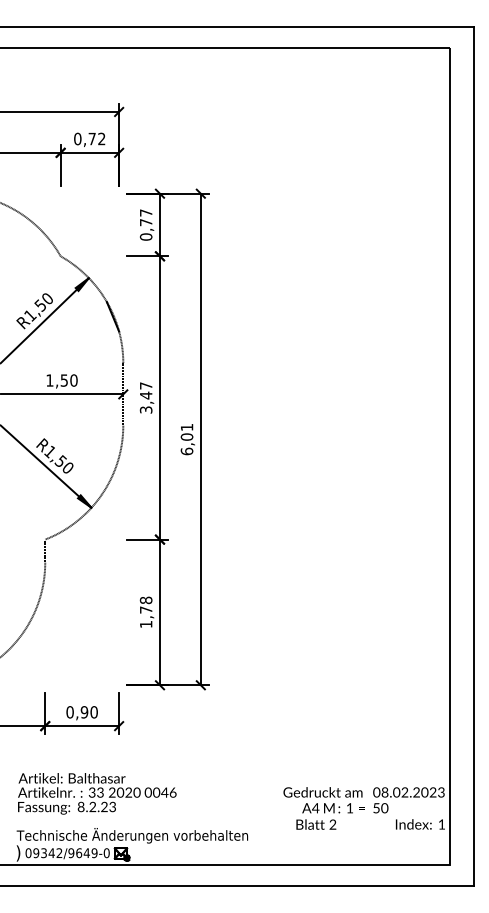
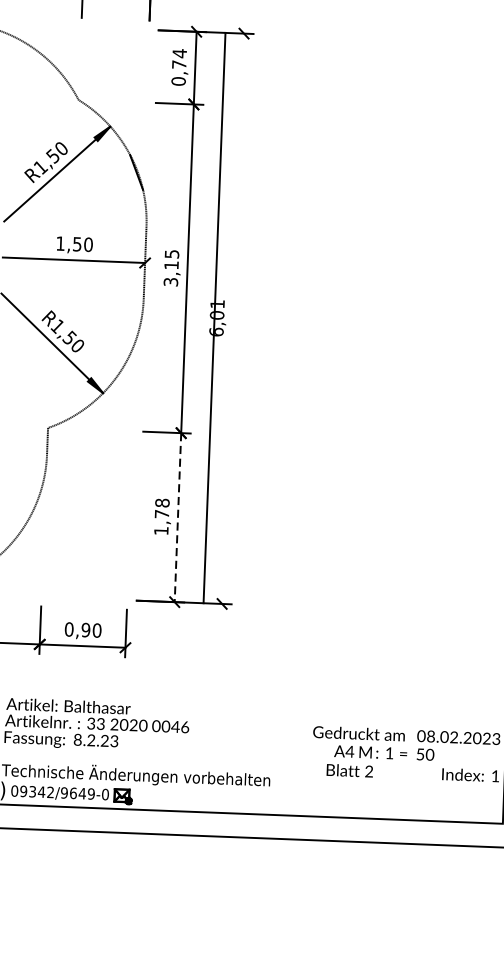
text: (146, 212) -> (180, 53), 0,77 -> 0,74
text: (146, 390) -> (172, 259), 3,47 -> 3,15
line: (200, 439) -> (214, 318), moved
line: (159, 612) -> (177, 517), solid -> dashed

